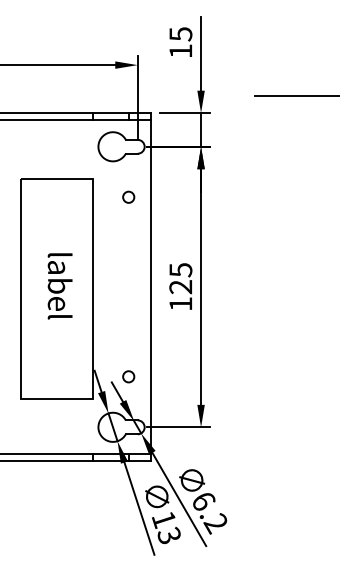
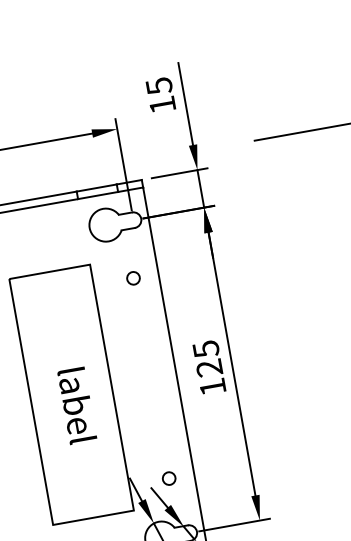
text: (59, 286) -> (76, 406), moved

